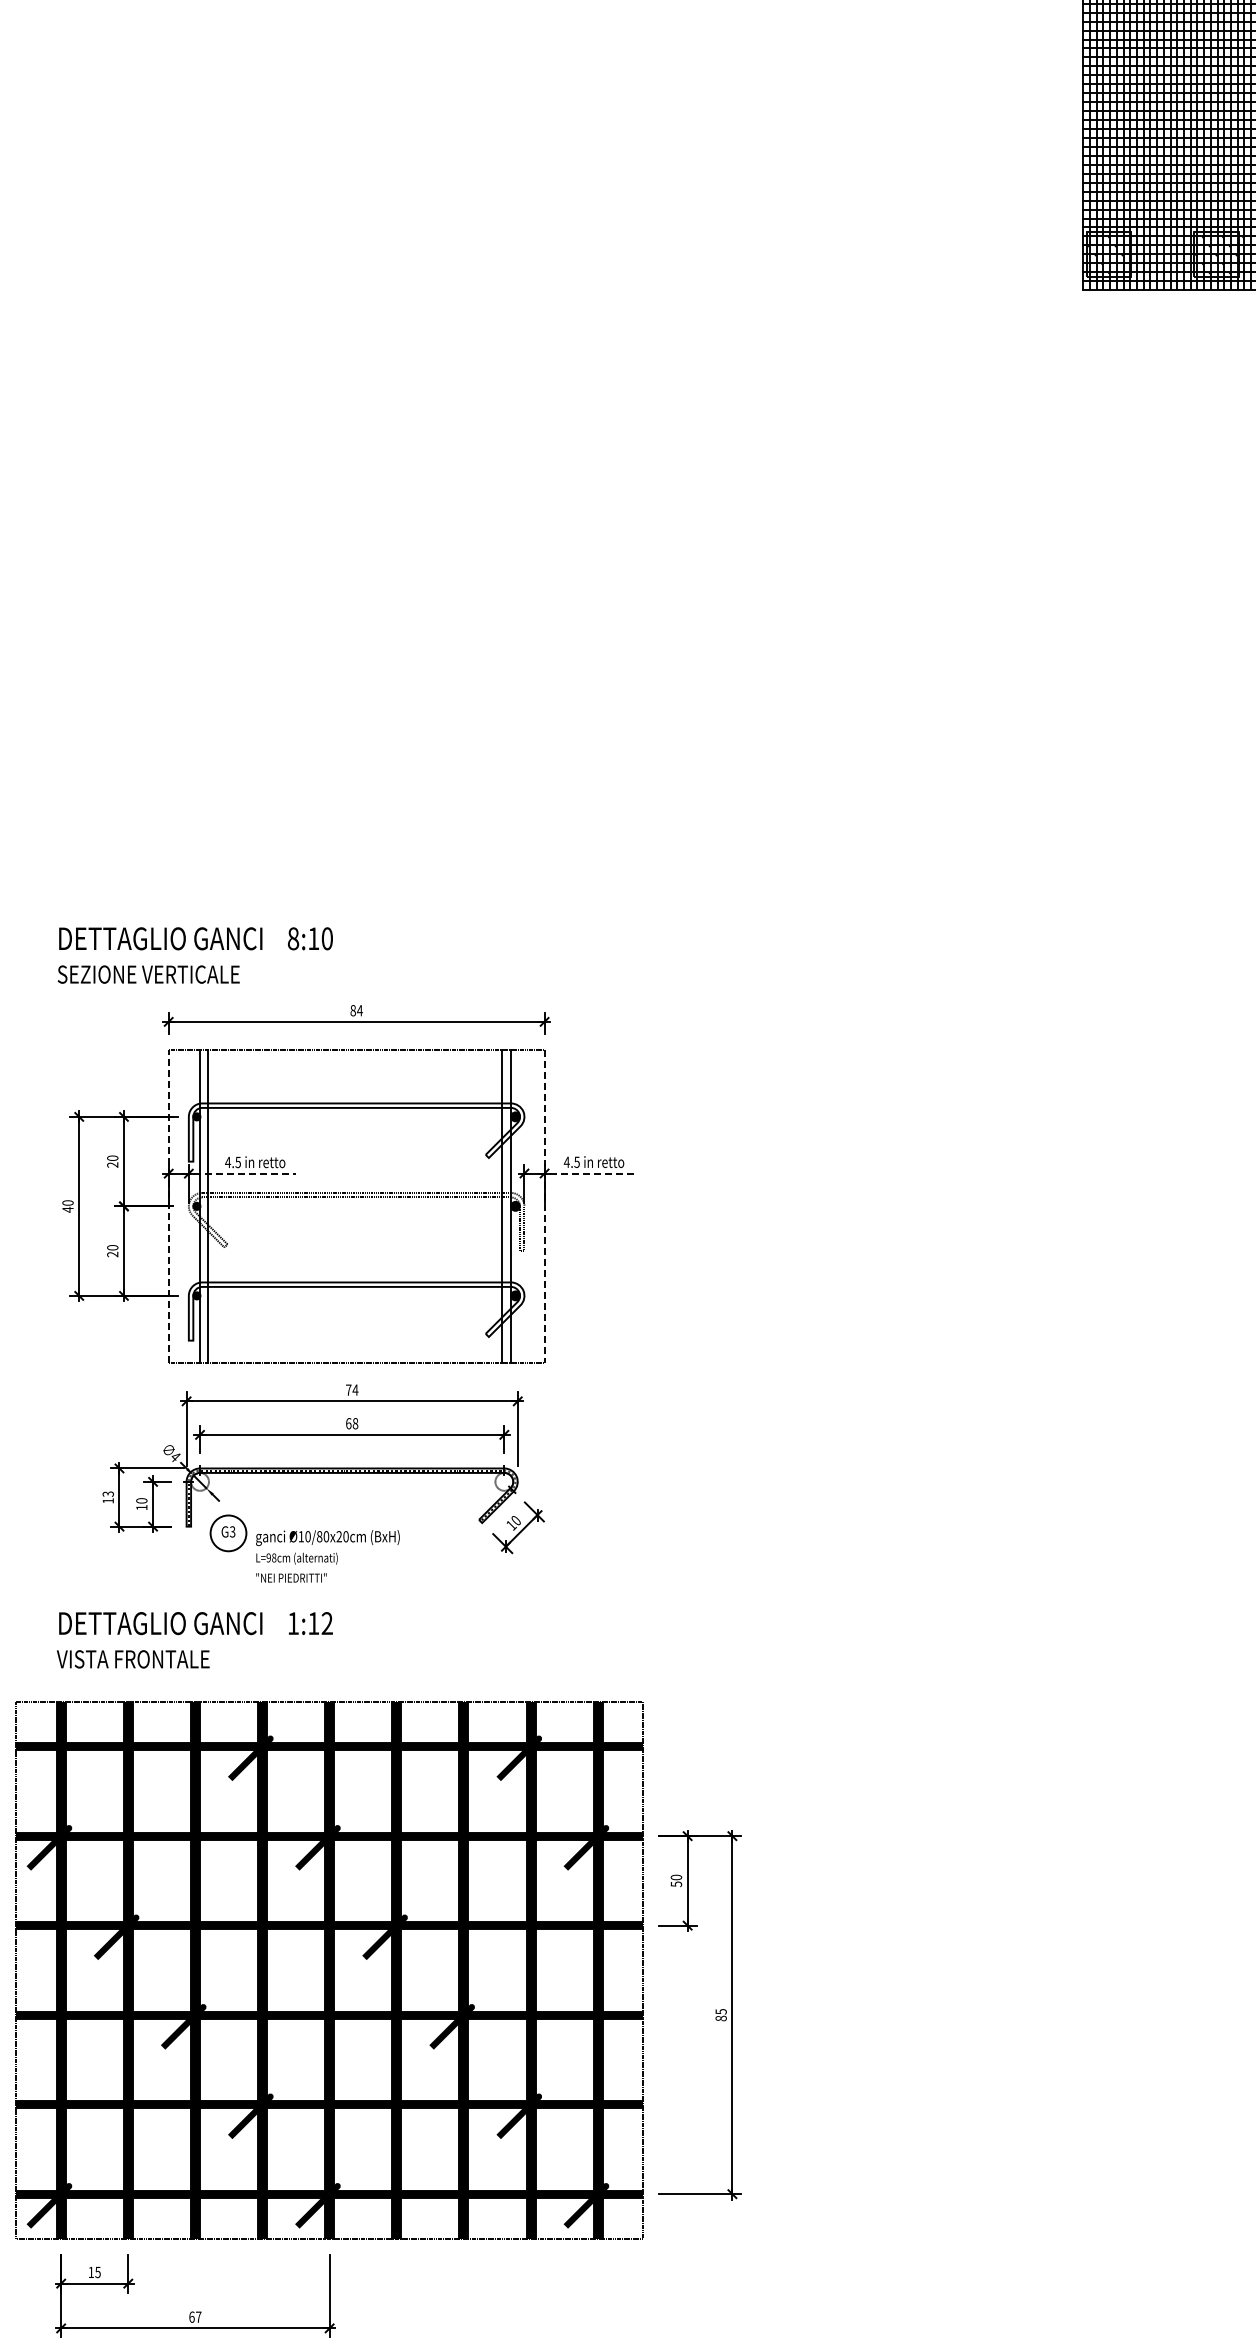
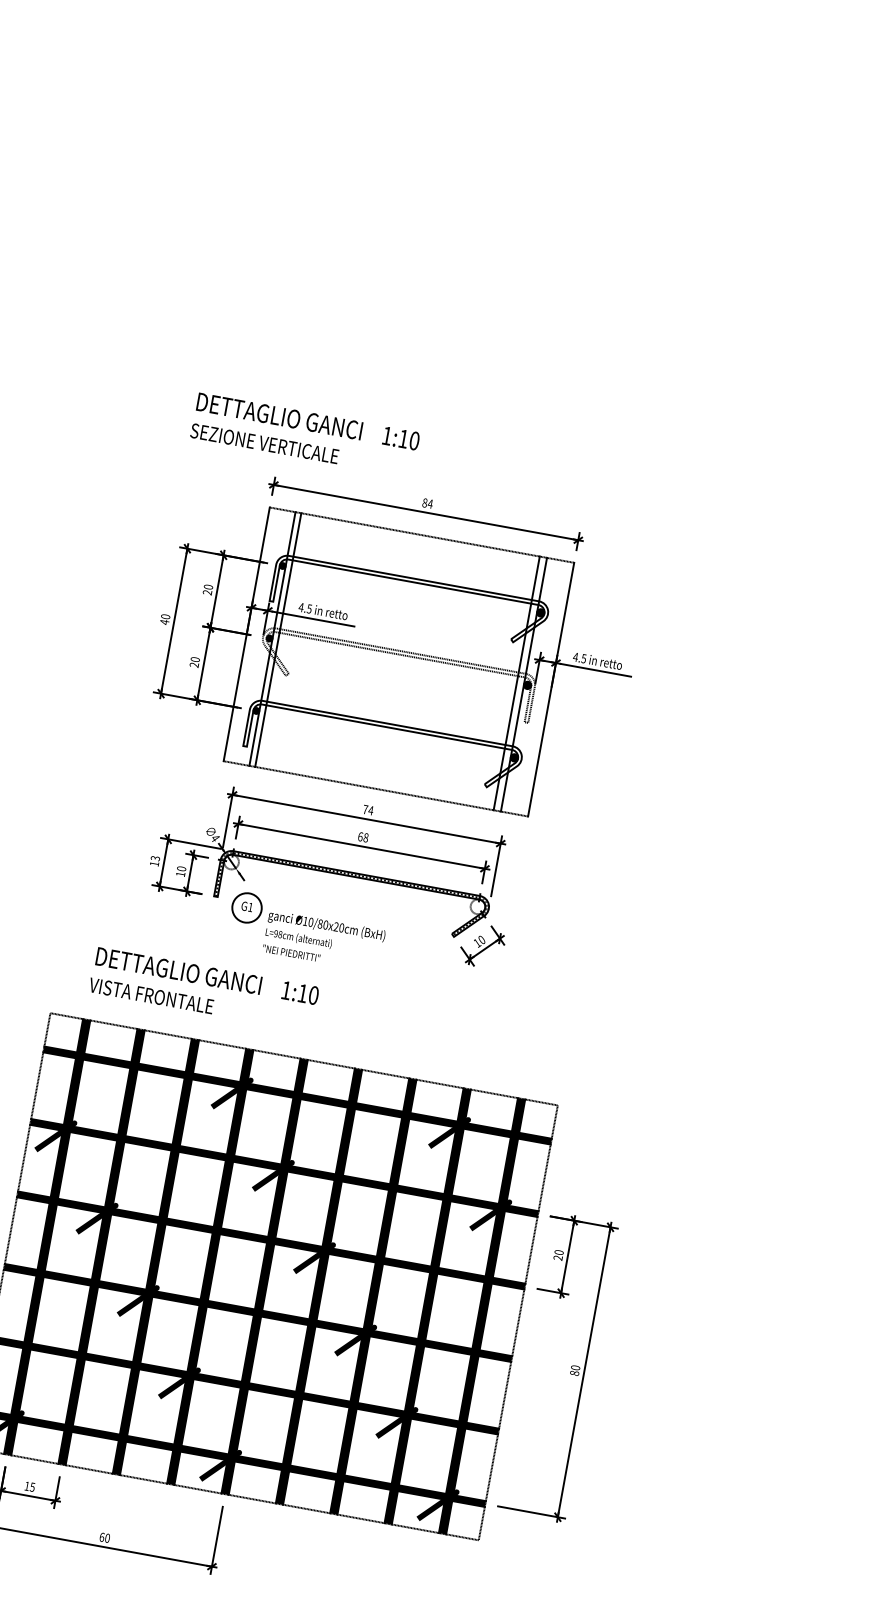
text: (293, 938) -> (387, 435), 8:10 -> 1:10
line: (245, 1173) -> (313, 619), dashed -> solid
line: (593, 1173) -> (595, 670), dashed -> solid
line: (168, 1206) -> (246, 634), dashed -> solid
line: (544, 1206) -> (551, 689), dashed -> solid
text: (232, 1531) -> (250, 907), G3 -> G1
text: (326, 1623) -> (313, 995), 1:12 -> 1:10
text: (676, 1884) -> (558, 1258), 50 -> 20
text: (720, 2011) -> (575, 1367), 85 -> 80
text: (198, 2316) -> (107, 1537), 67 -> 60

